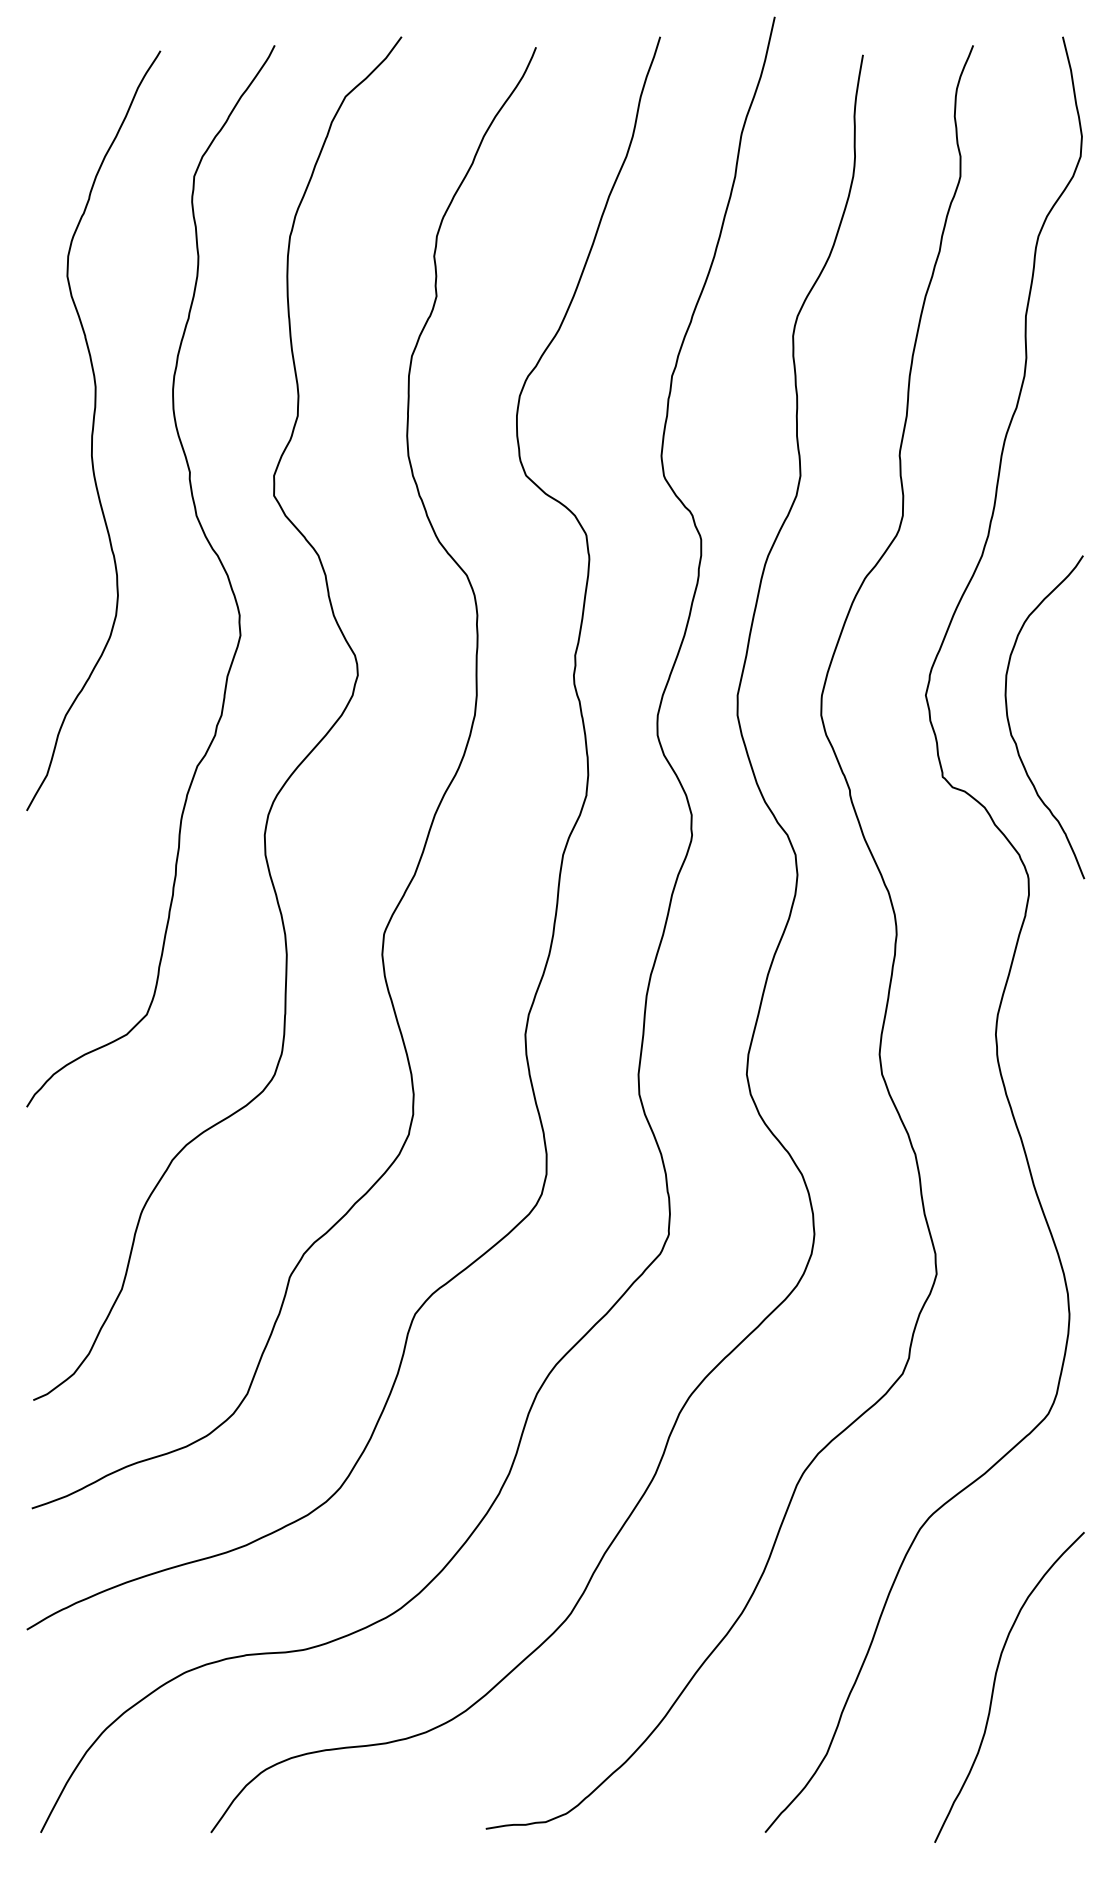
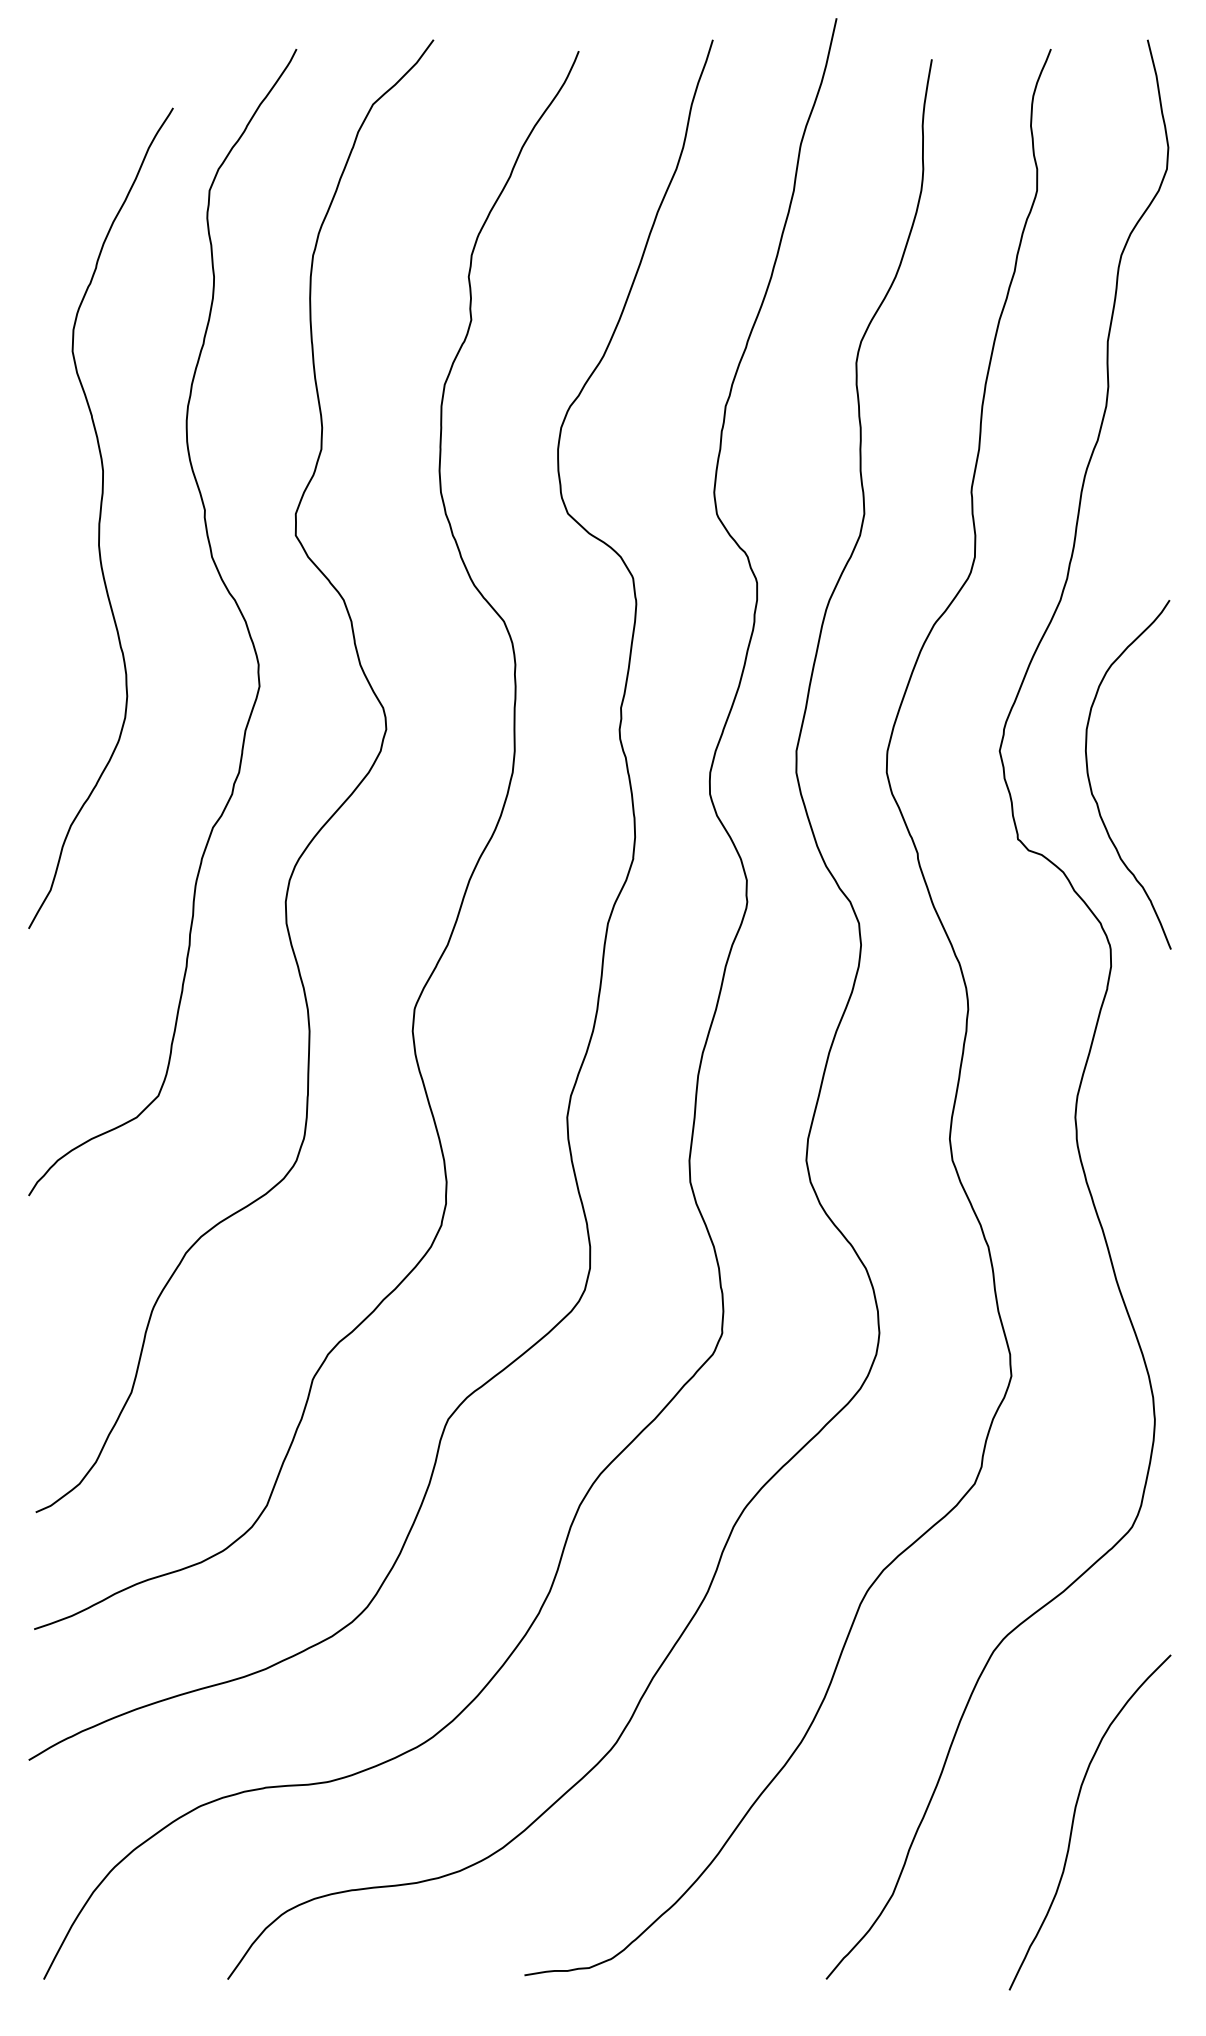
curve: (93, 430) -> (100, 517), moved

